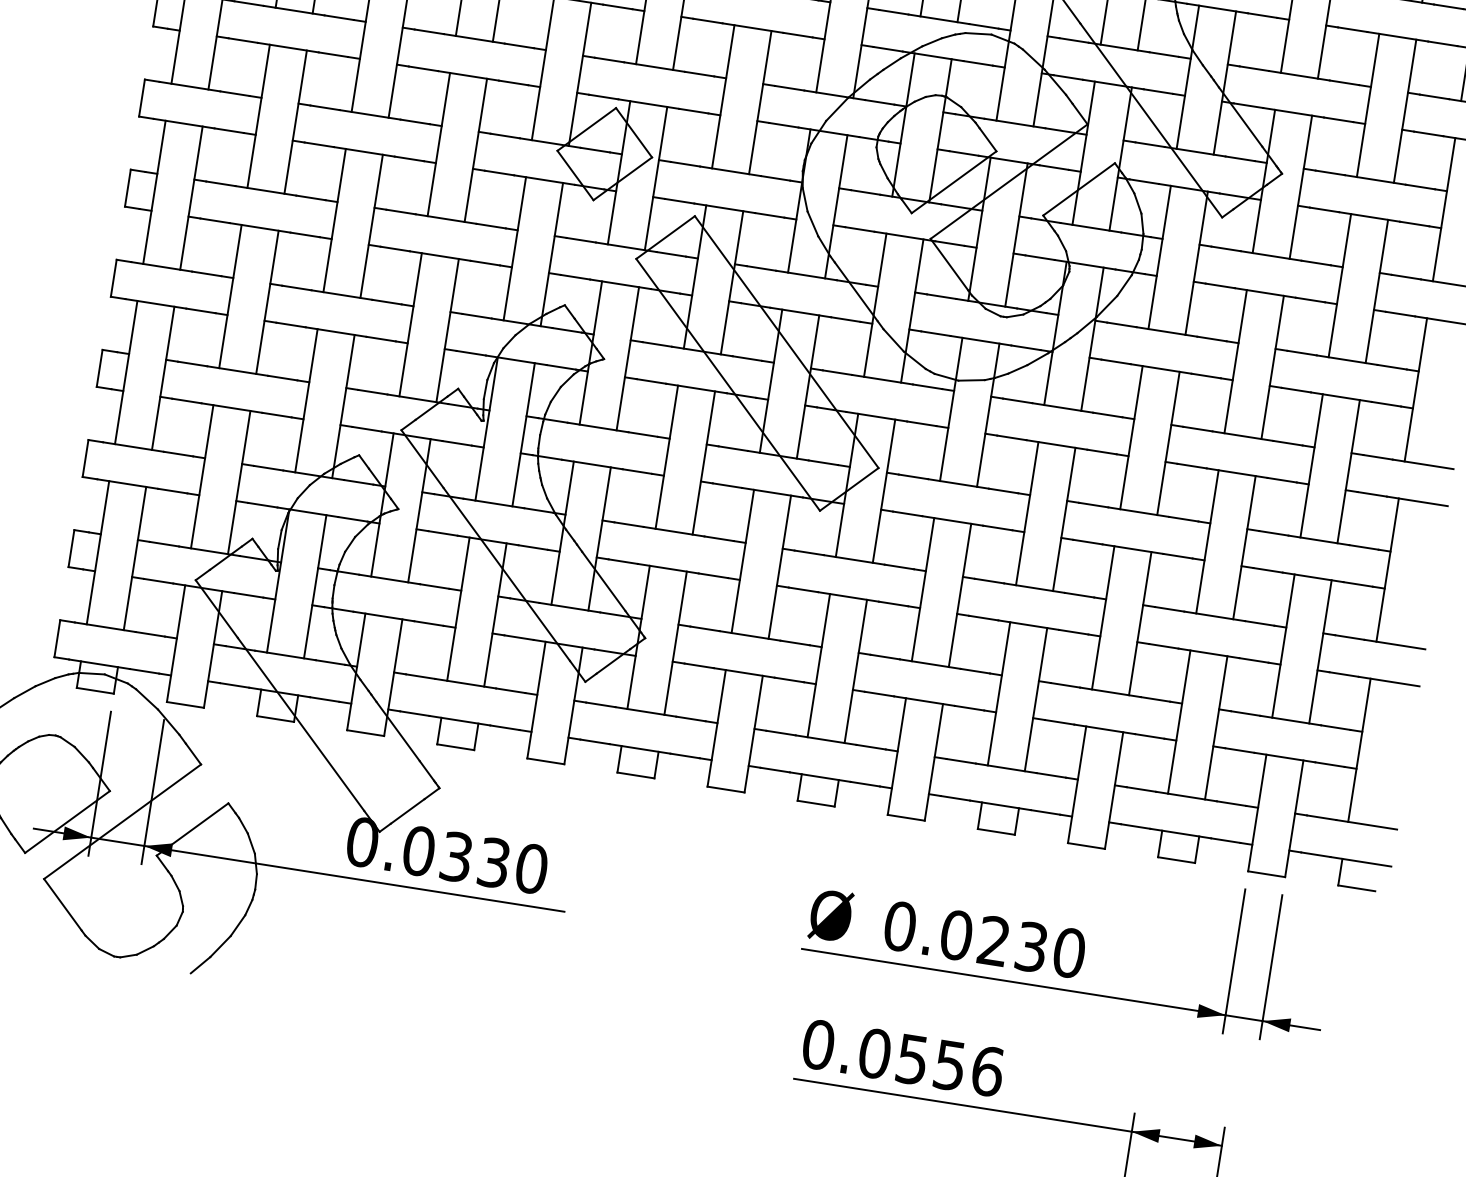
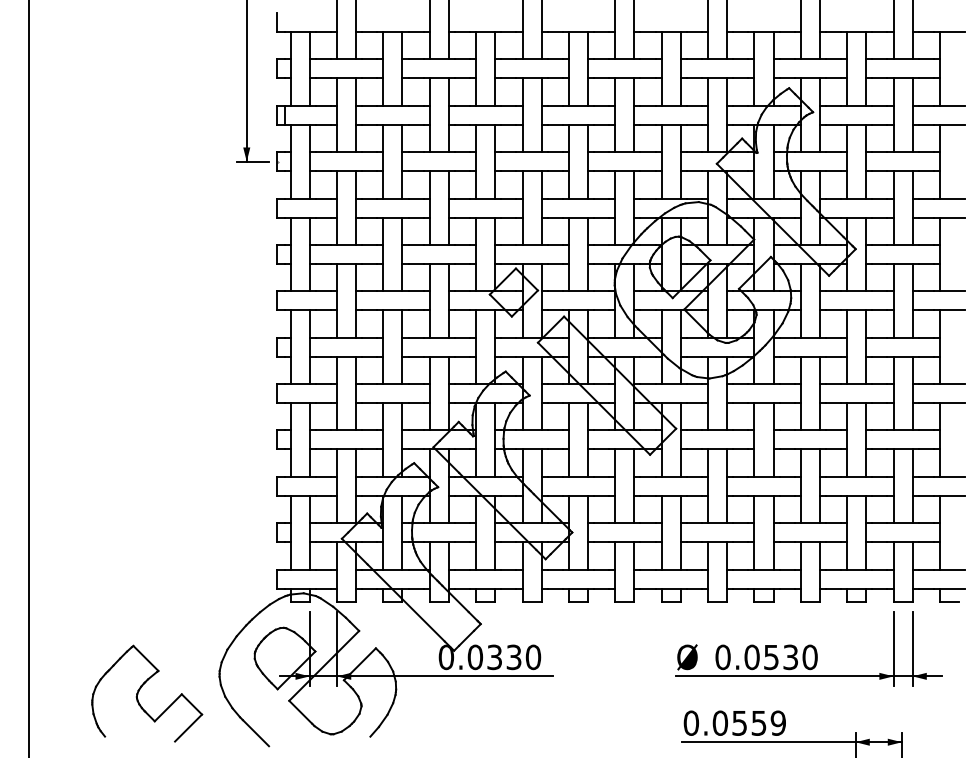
text: (994, 941) -> (771, 657), 0.0230 -> 0.0530
text: (988, 1069) -> (778, 722), 0.0556 -> 0.0559

